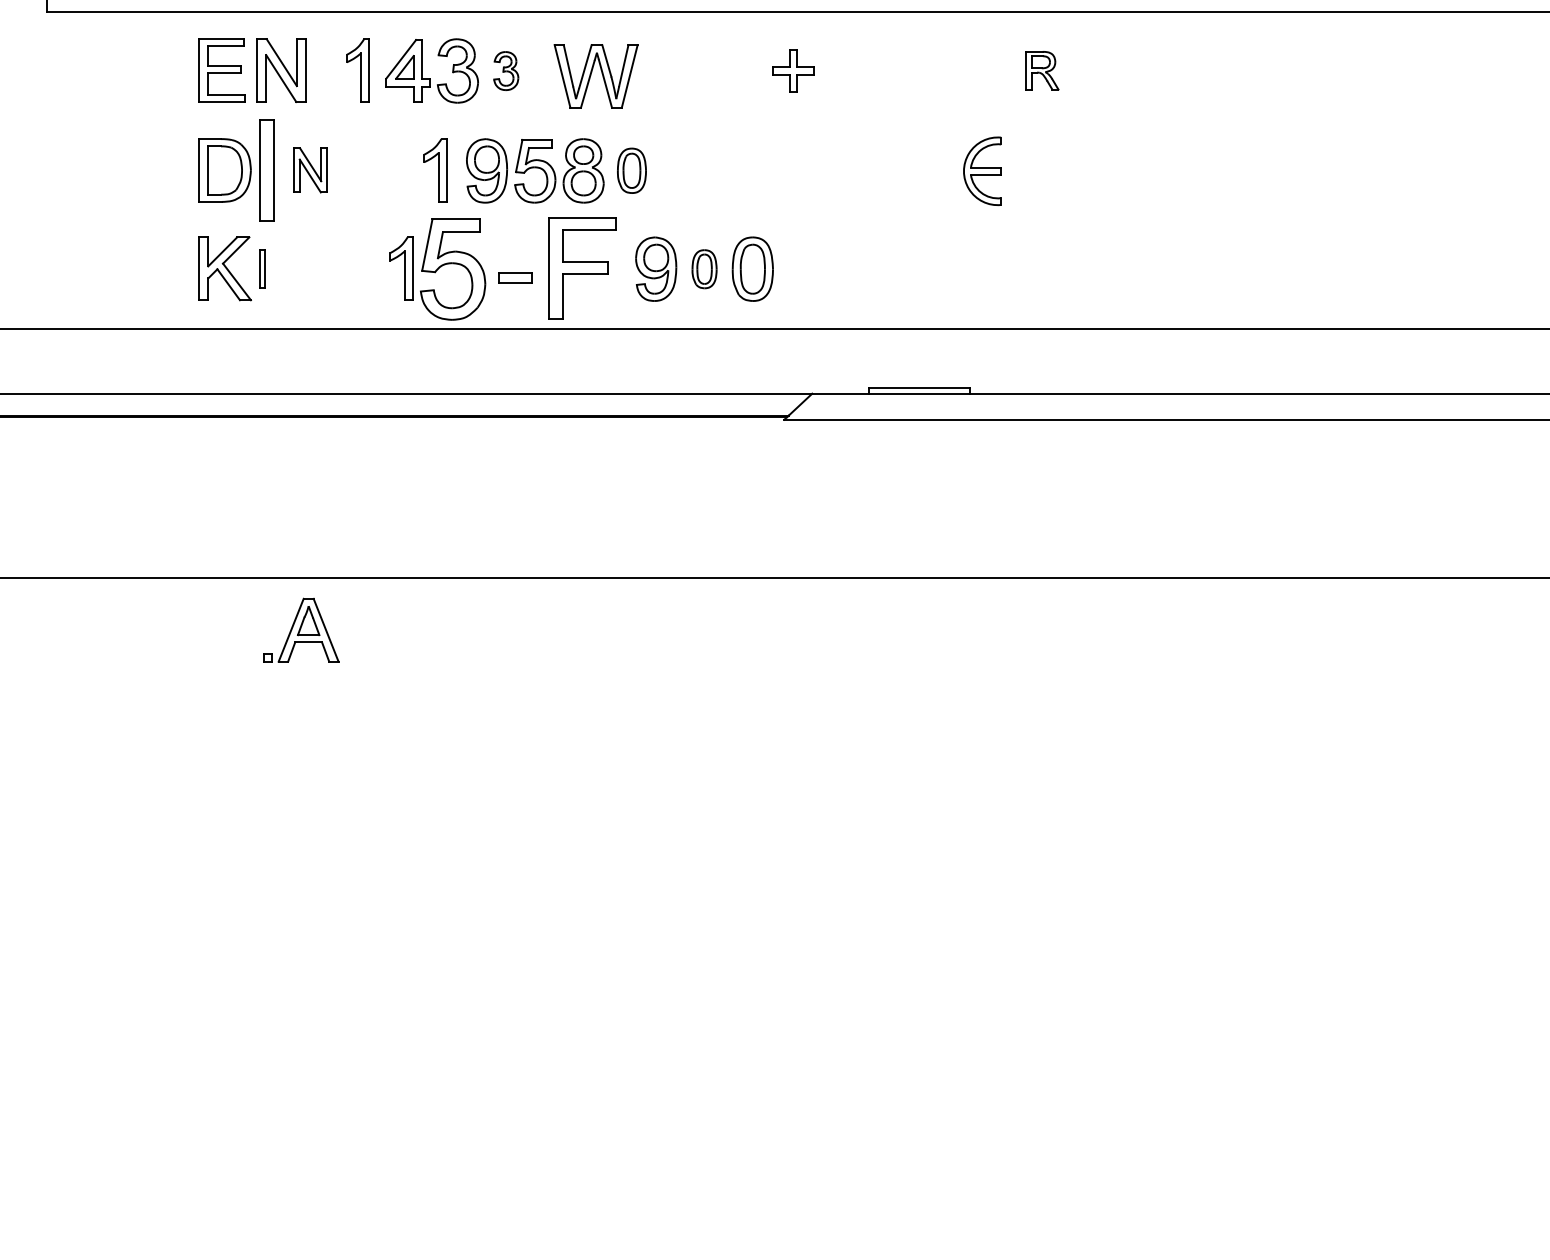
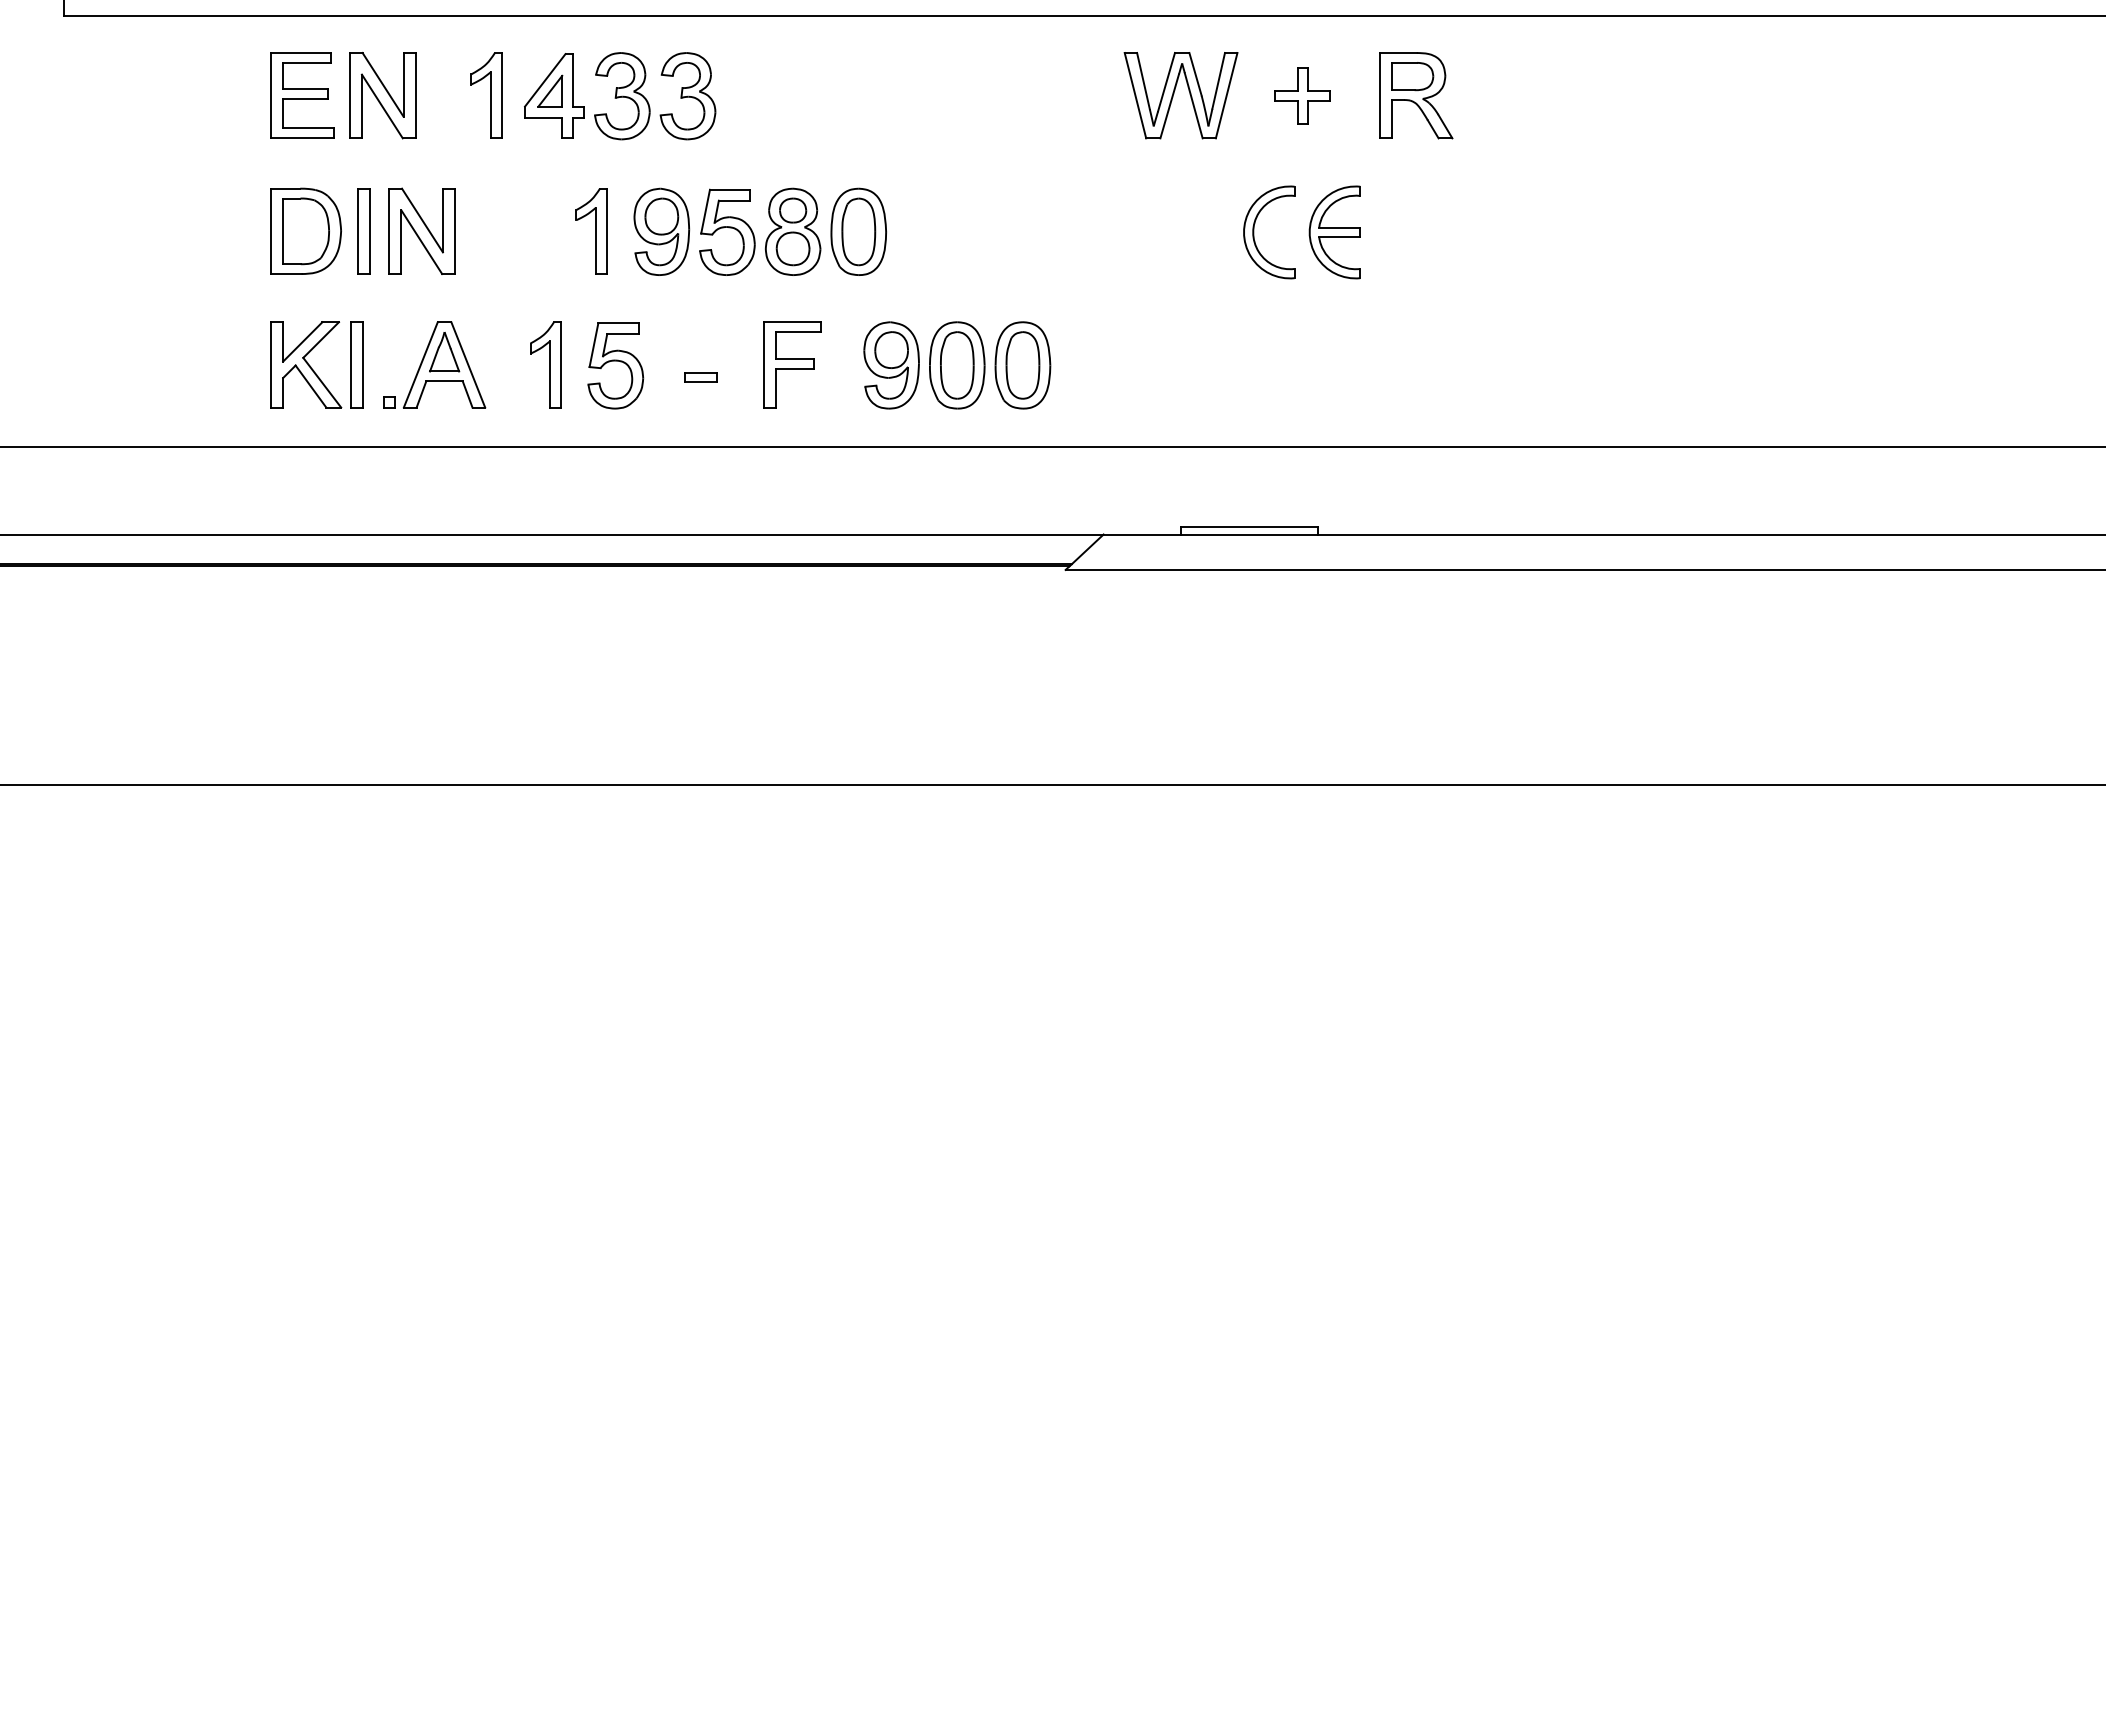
part: (793, 70) -> (1302, 95), moved
part: (1042, 70) -> (1416, 95), size x1.67
part: (505, 71) -> (687, 96), size x1.67
part: (591, 75) -> (1174, 94), moved
part: (310, 169) -> (421, 230), size x1.43
part: (267, 170) -> (363, 231), size x0.62
part: (631, 170) -> (858, 231), size x1.43
part: (923, 171) -> (1254, 232), added
part: (262, 268) -> (356, 364), size x1.67
part: (583, 268) -> (792, 364), size x0.62
part: (452, 269) -> (615, 365), size x0.62
part: (704, 269) -> (957, 365), size x1.67
part: (515, 278) -> (700, 377), size x0.71
part: (301, 630) -> (434, 364), moved

